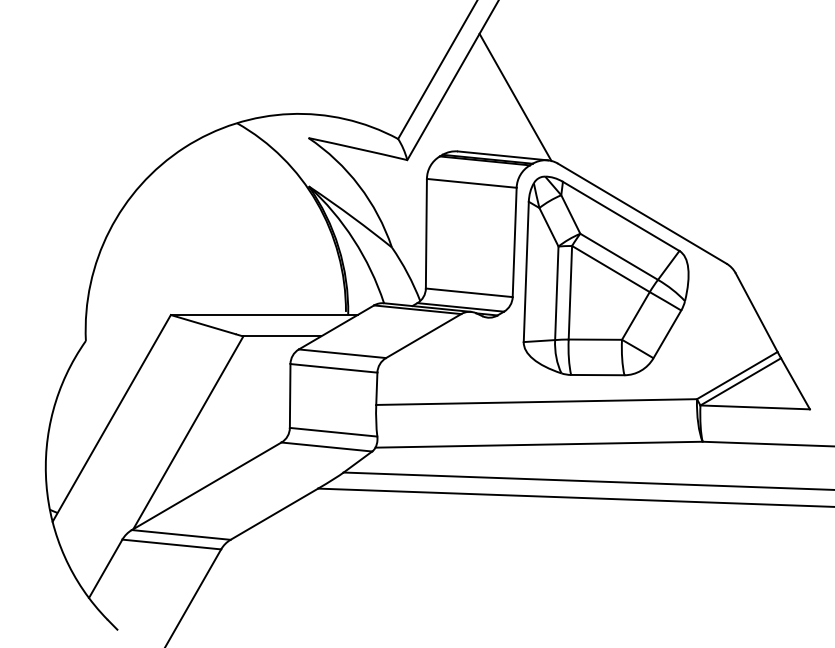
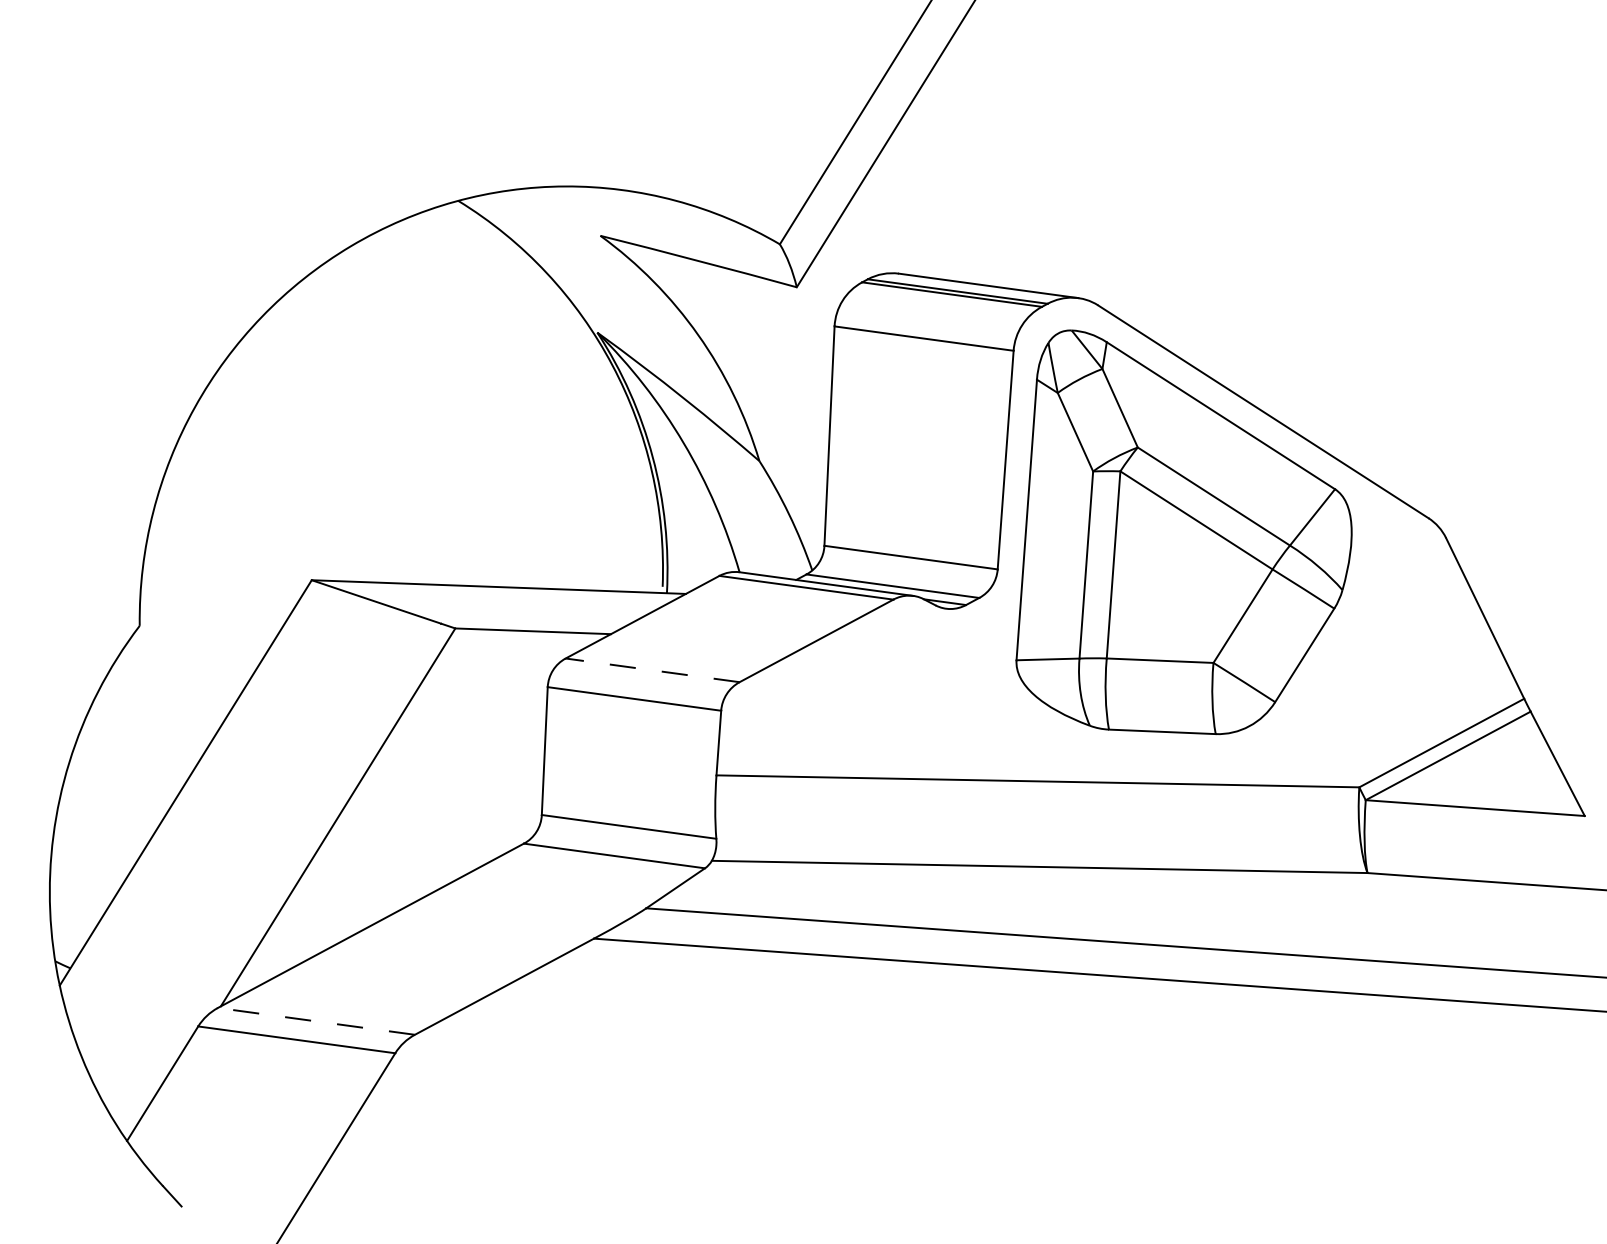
line: (515, 96) -> (1018, 167), removed
line: (342, 353) -> (652, 669), solid -> dashed
line: (181, 534) -> (316, 1020), solid -> dashed

